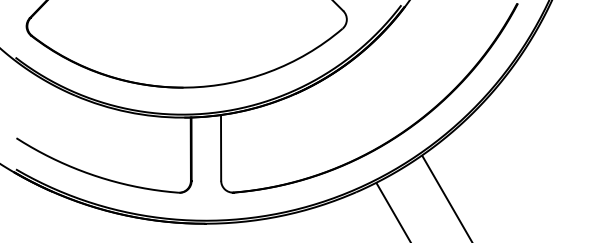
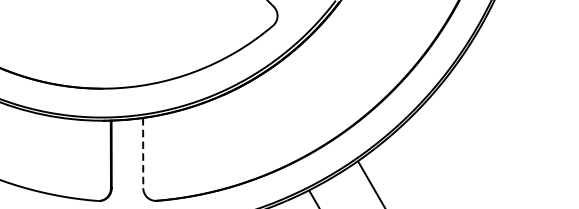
line: (221, 147) -> (143, 152), solid -> dashed

